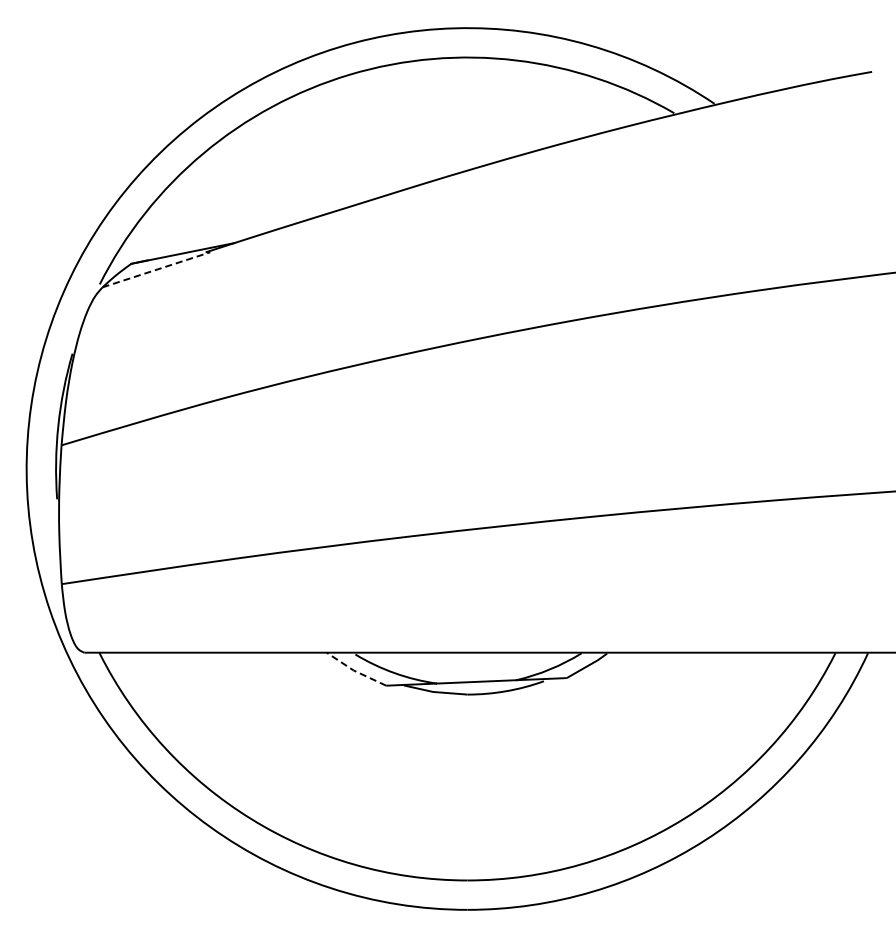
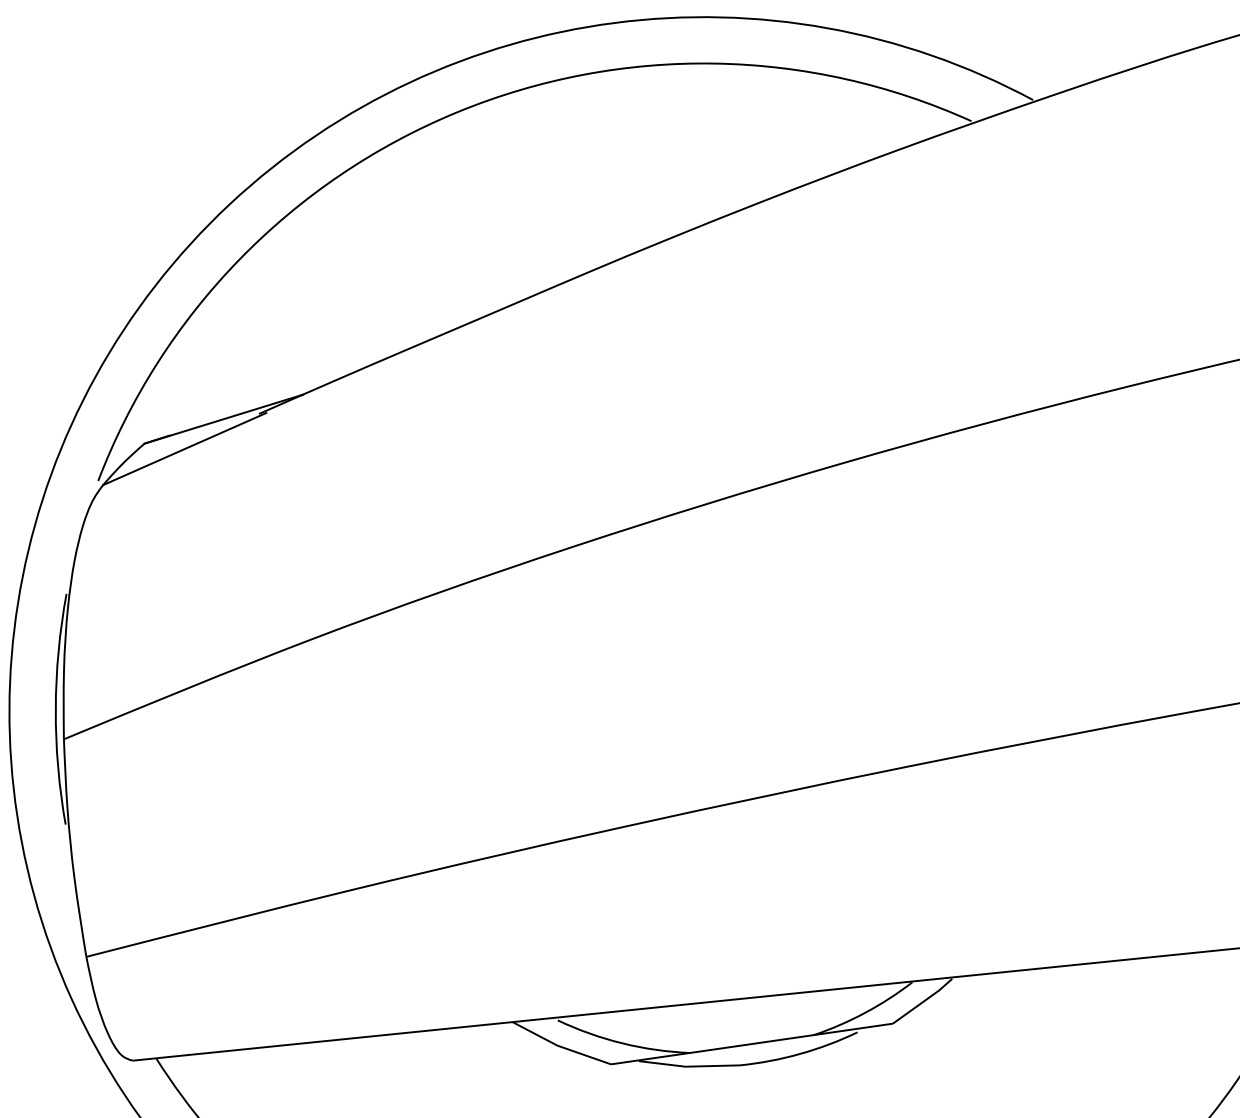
line: (156, 269) -> (184, 448), dashed -> solid
line: (355, 671) -> (560, 1046), dashed -> solid

